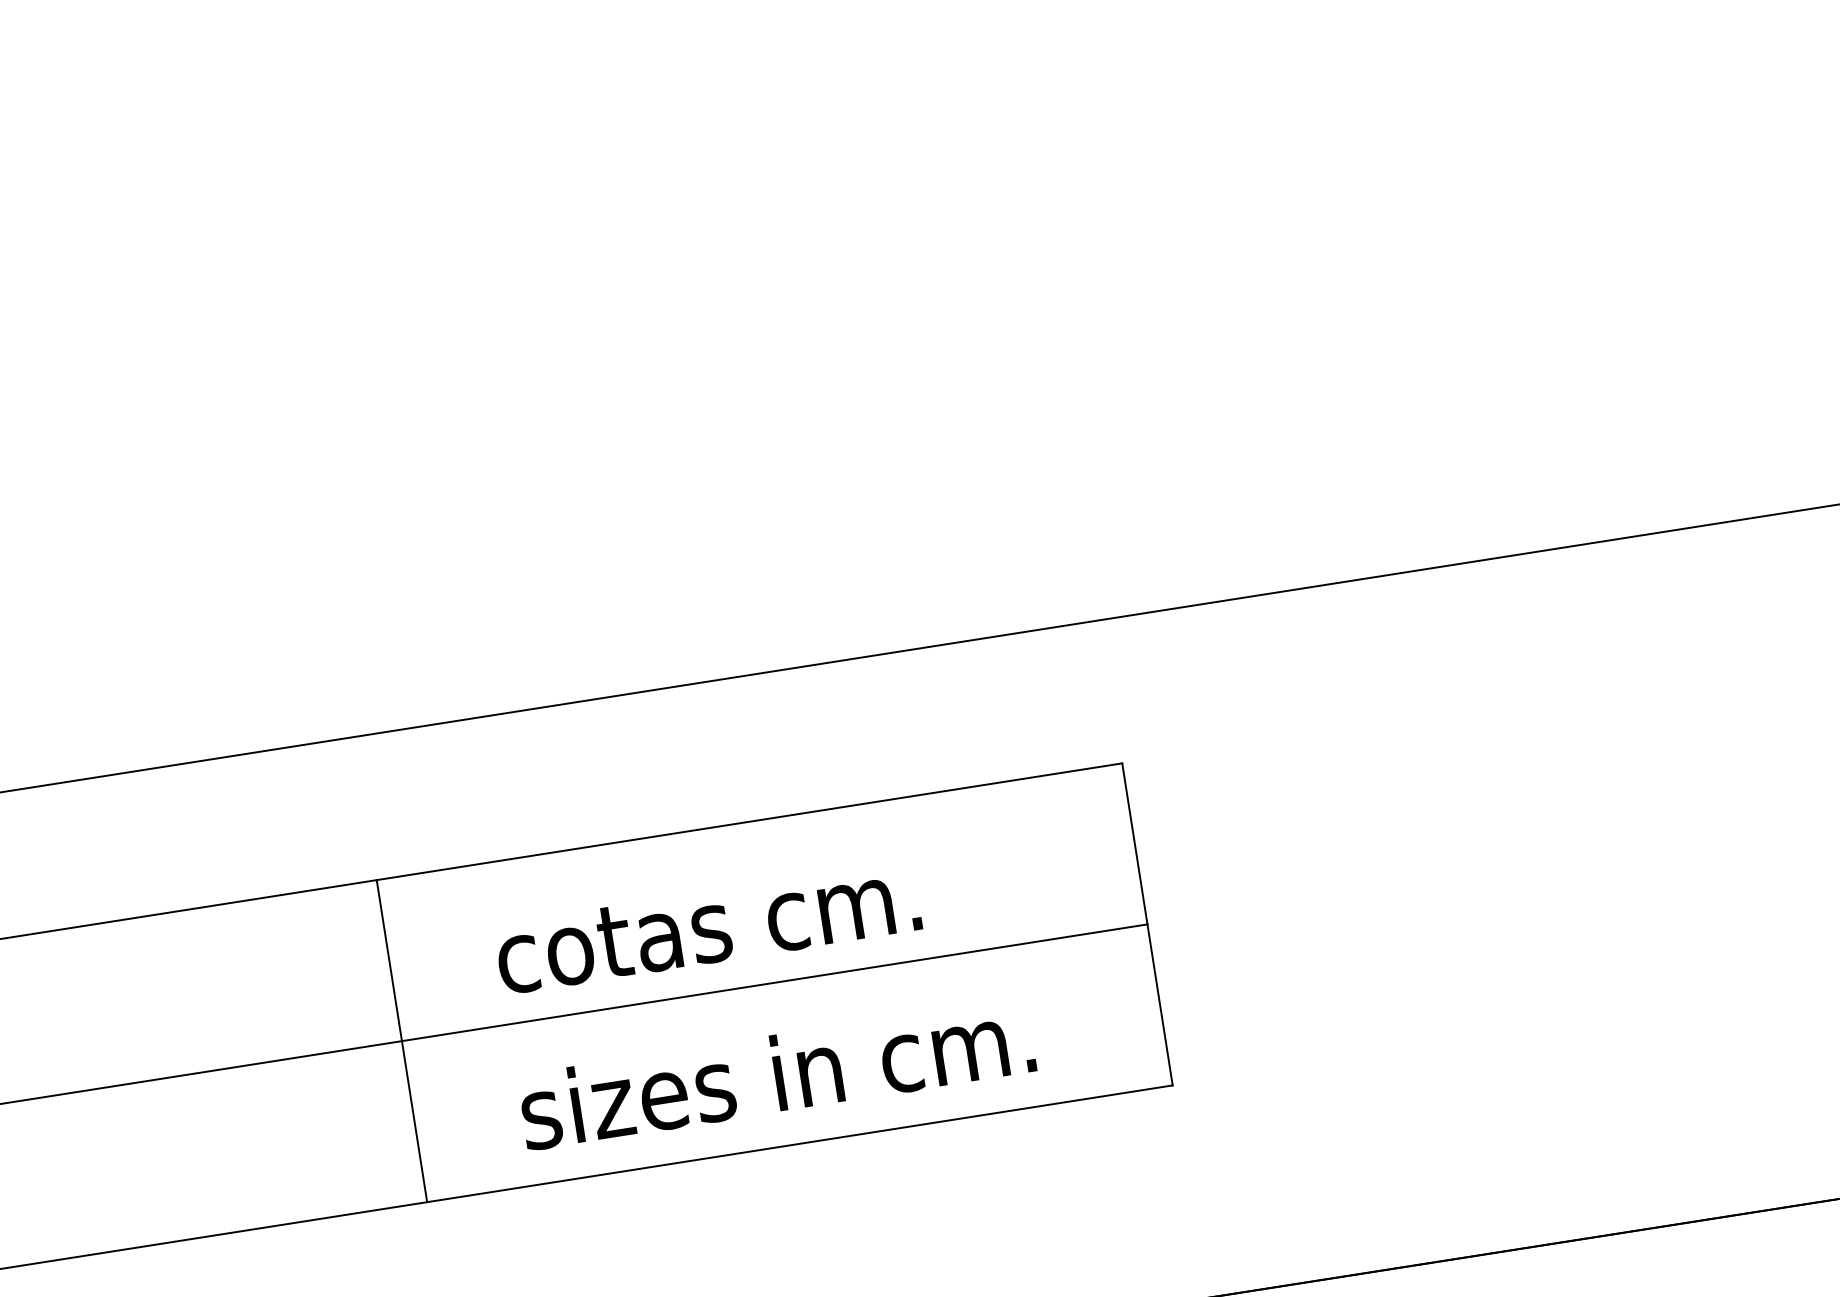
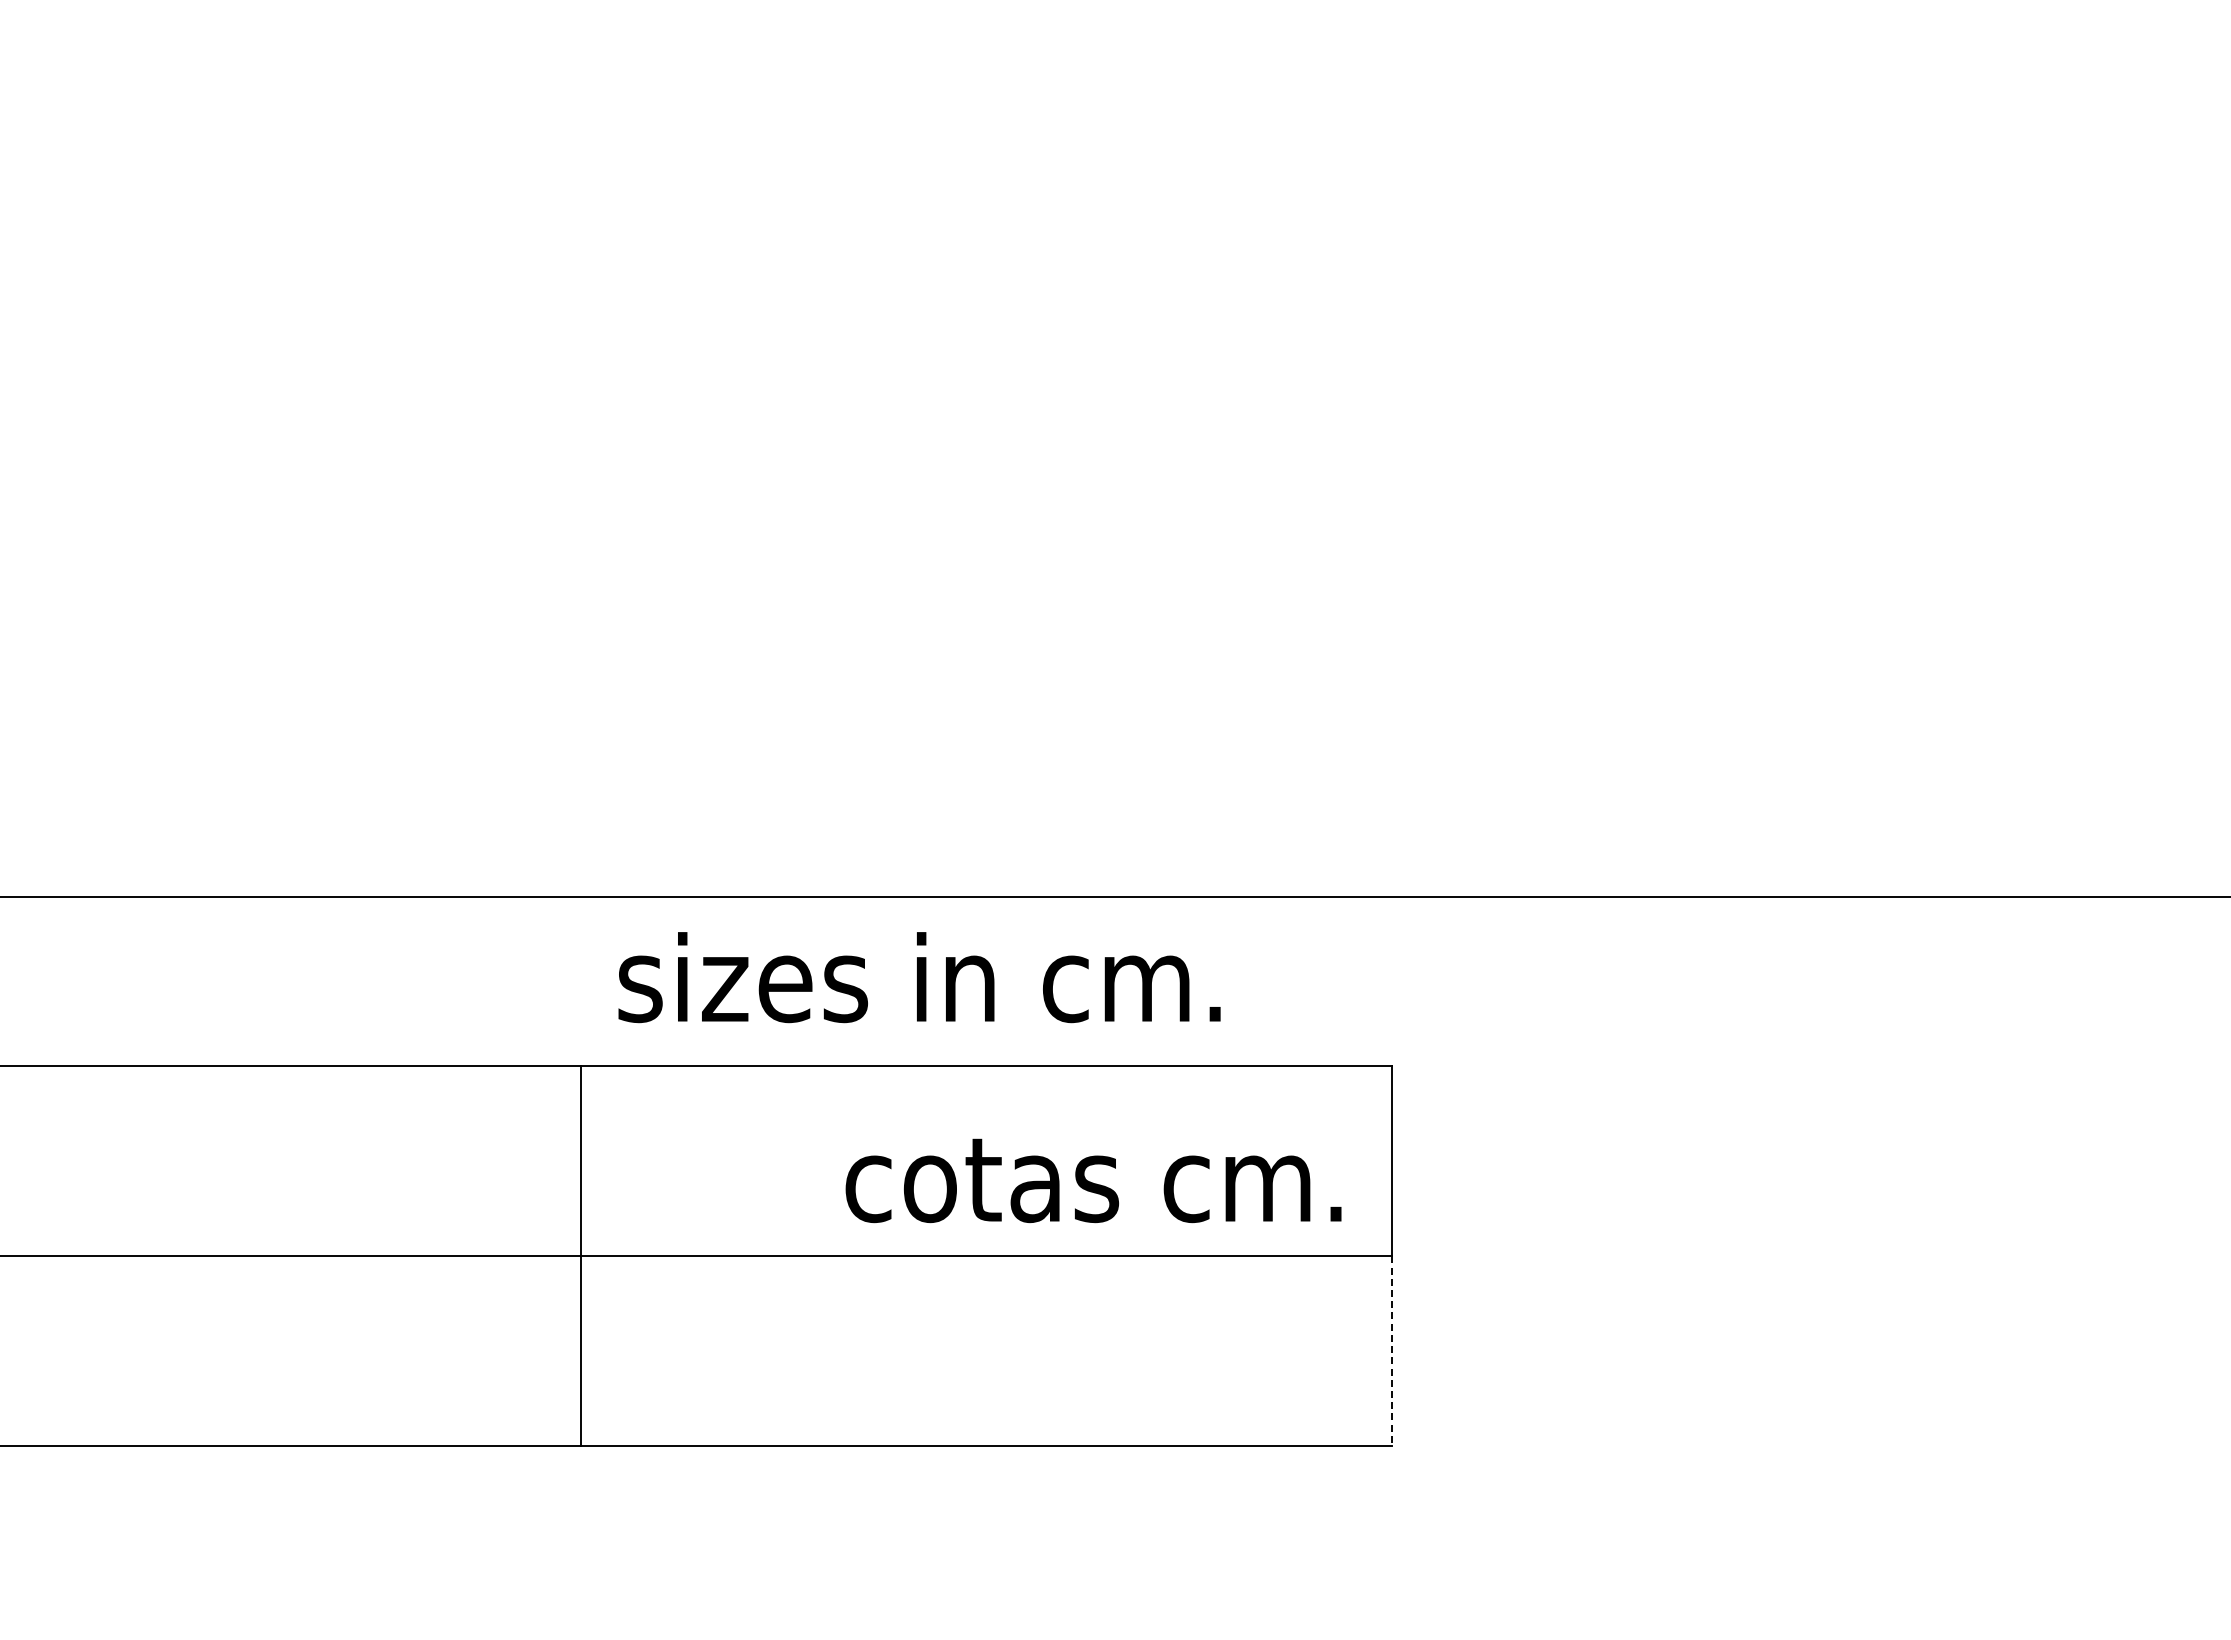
text: (707, 927) -> (1093, 1180), moved
line: (1160, 1005) -> (1391, 1351), solid -> dashed
line: (402, 1041) -> (581, 1256), moved
text: (776, 1073) -> (919, 977), moved

